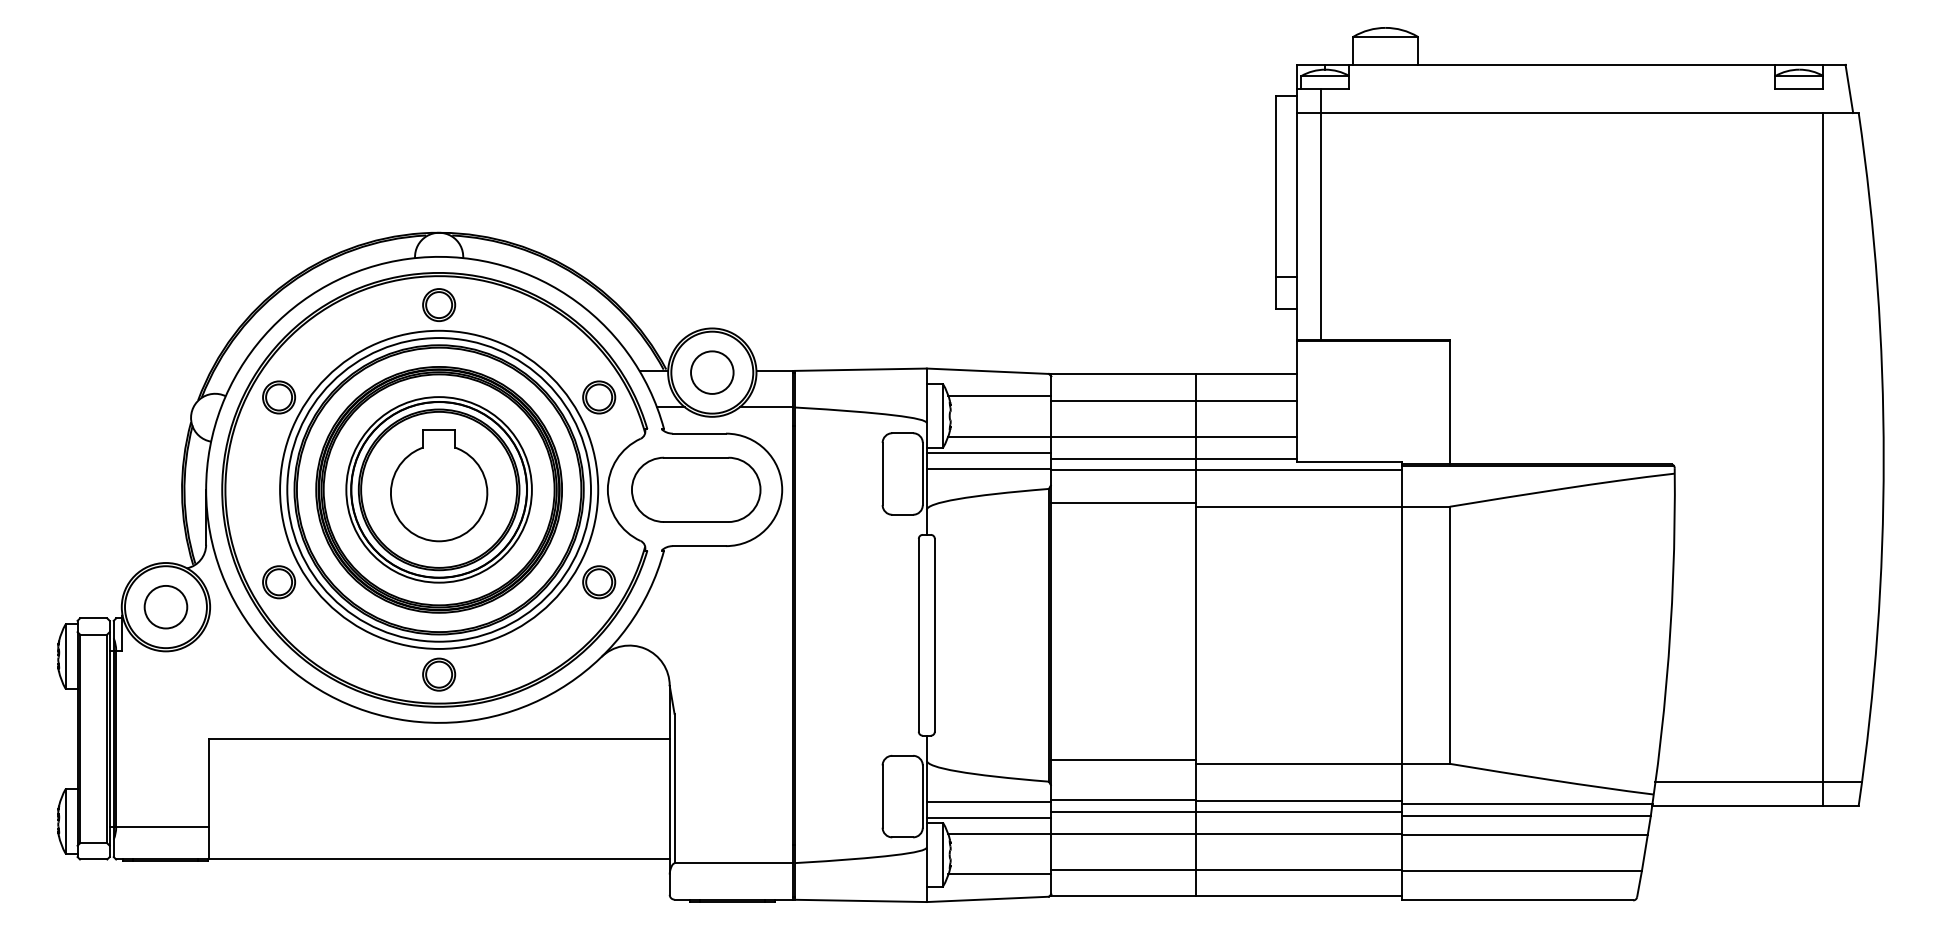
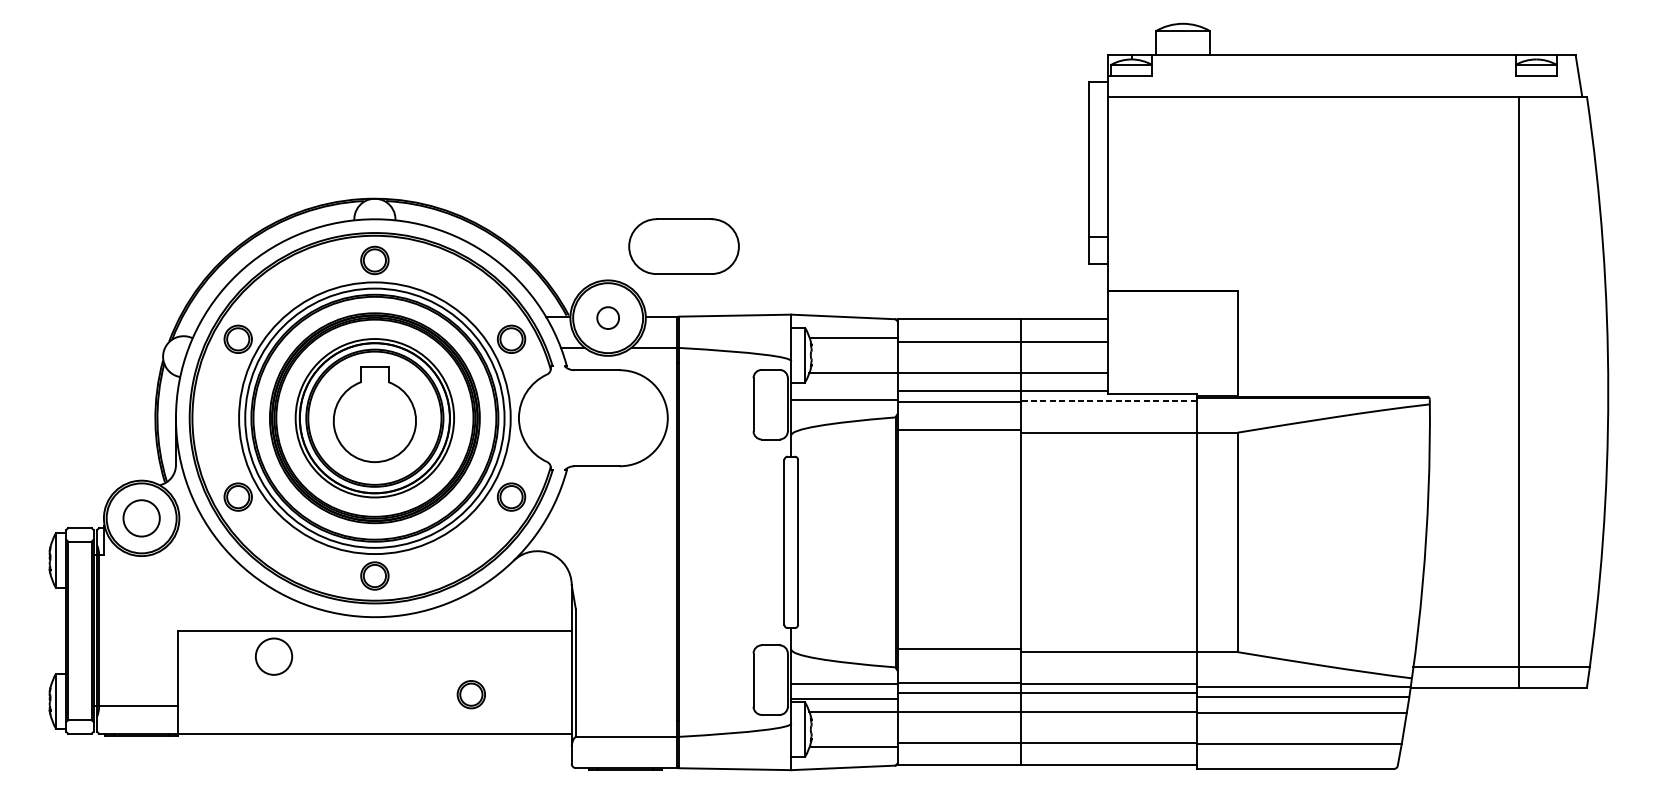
line: (1321, 214) -> (1128, 183), removed
circle: (712, 372) -> (608, 318), size x0.6
line: (988, 452) -> (843, 386), removed
line: (1823, 459) -> (1519, 392), moved
line: (1298, 470) -> (1108, 401), solid -> dashed
part: (696, 489) -> (684, 246), moved
circle: (320, 769) -> (273, 656), added
part: (552, 813) -> (471, 694), added

